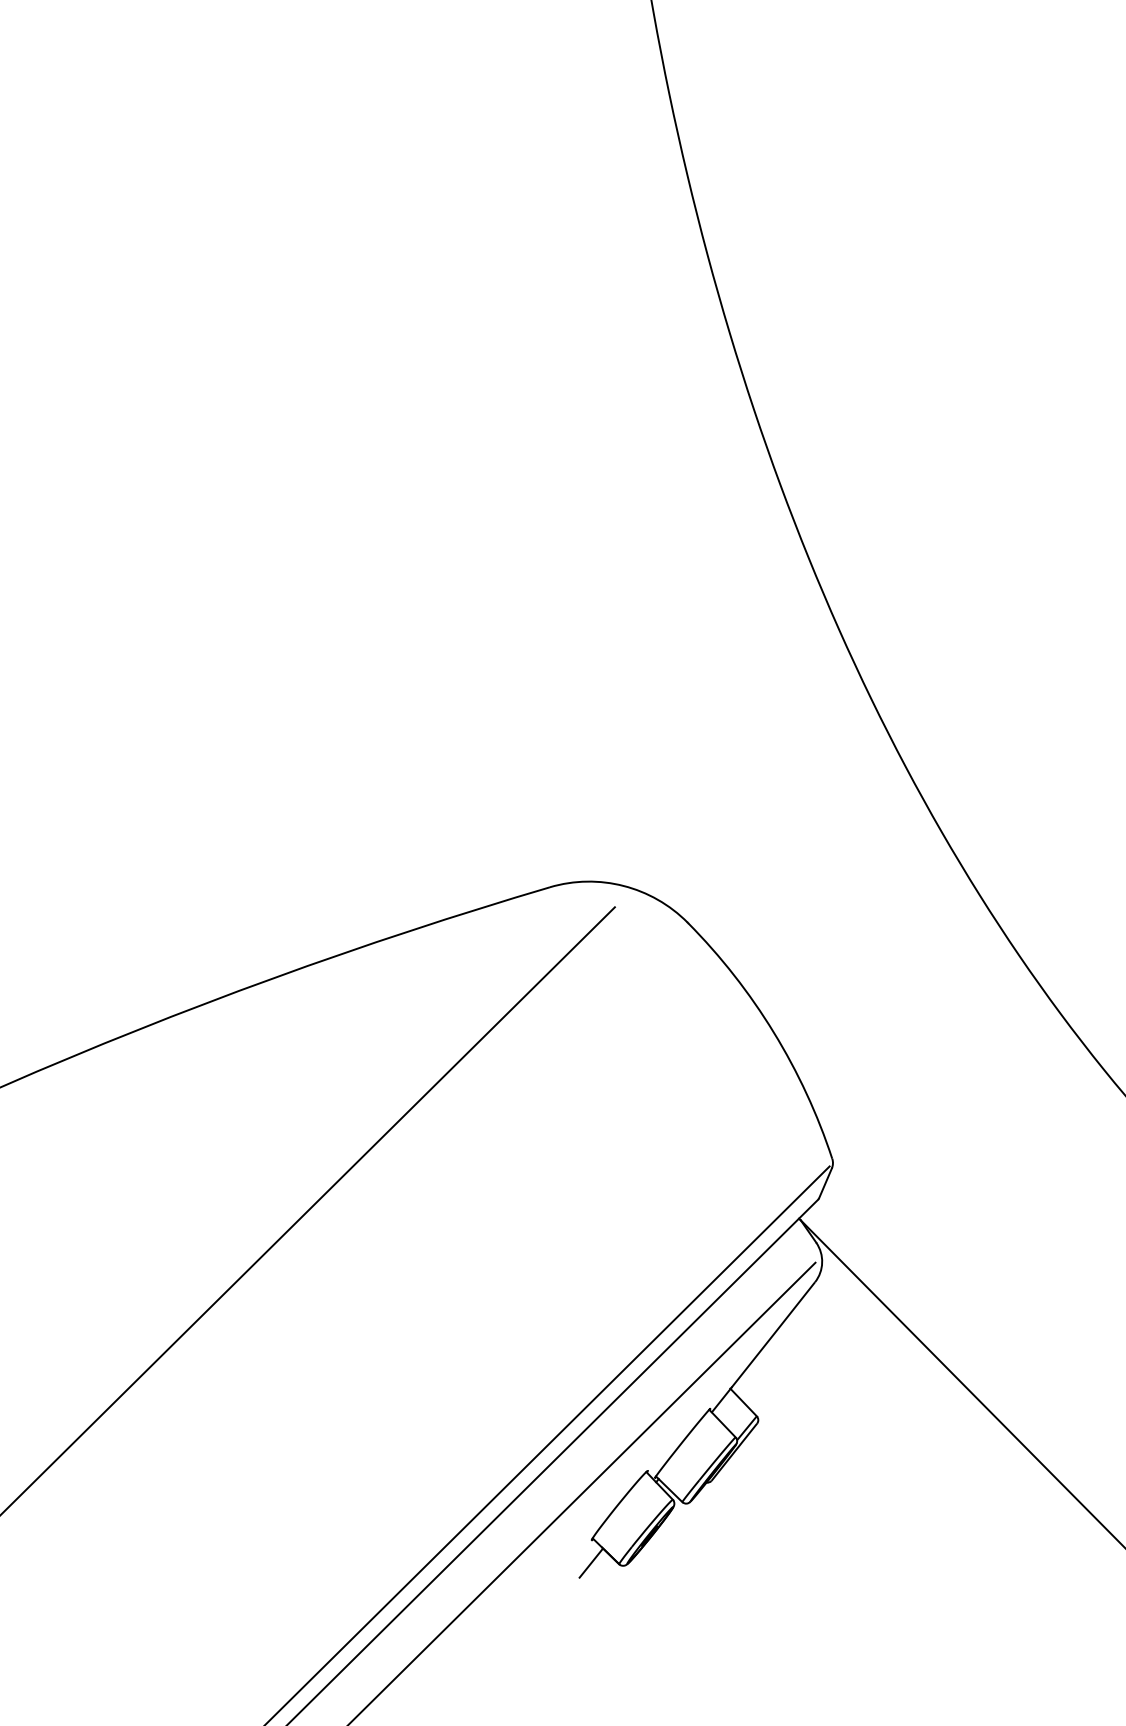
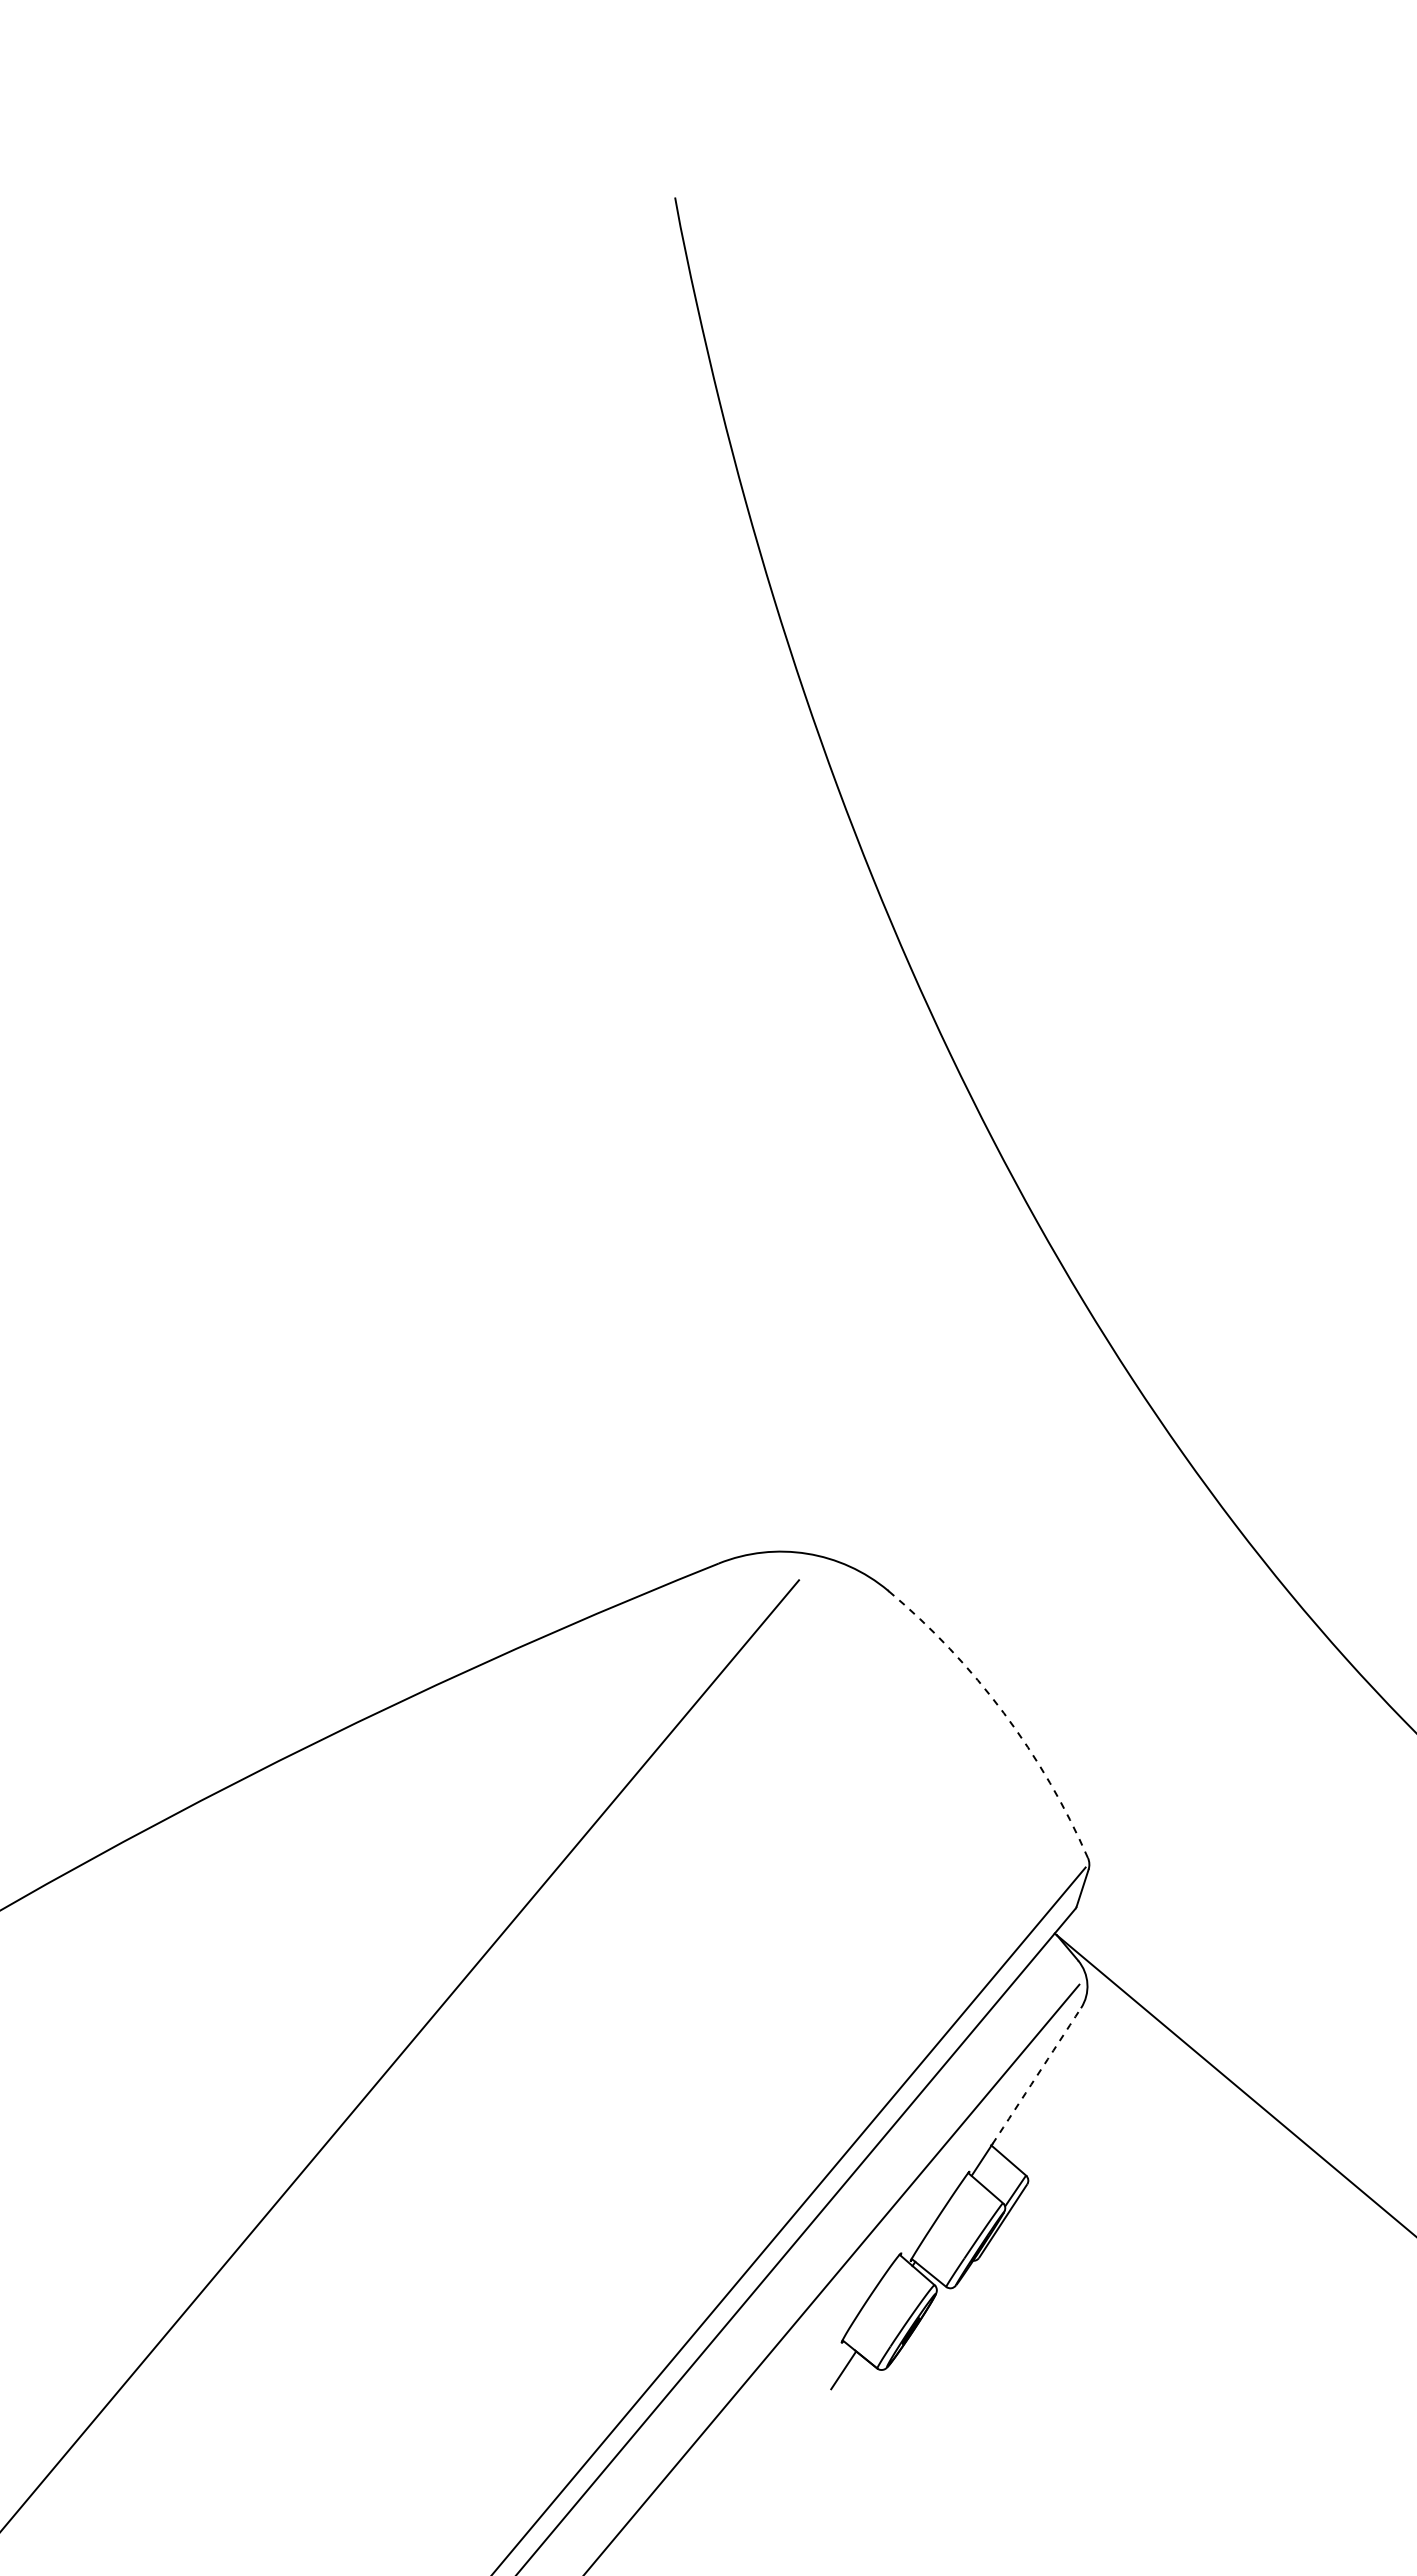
arc: (773, 1032) -> (1003, 1713), solid -> dashed
arc: (773, 1335) -> (1036, 2076), solid -> dashed

